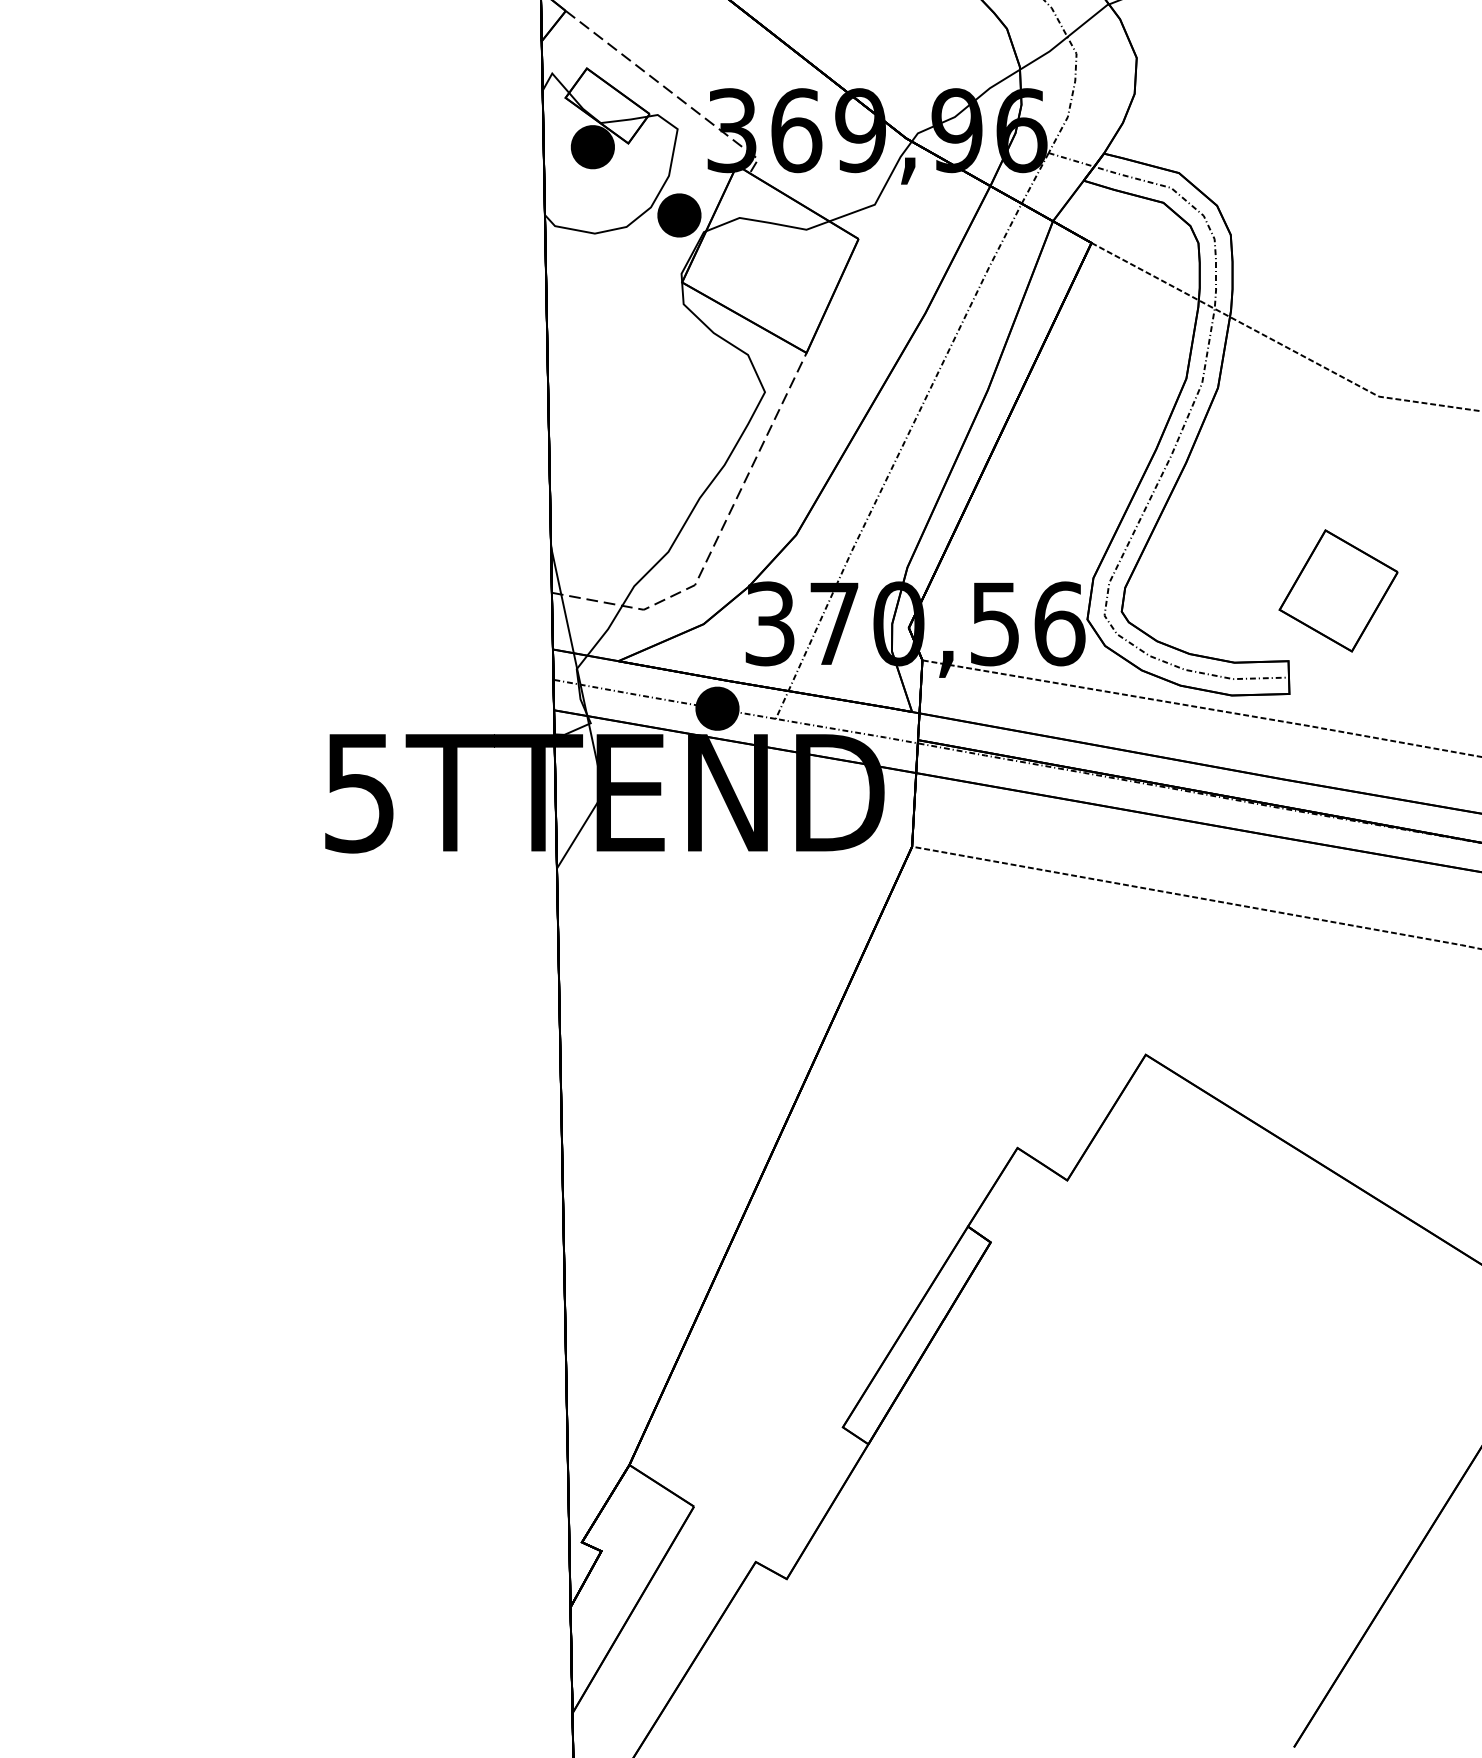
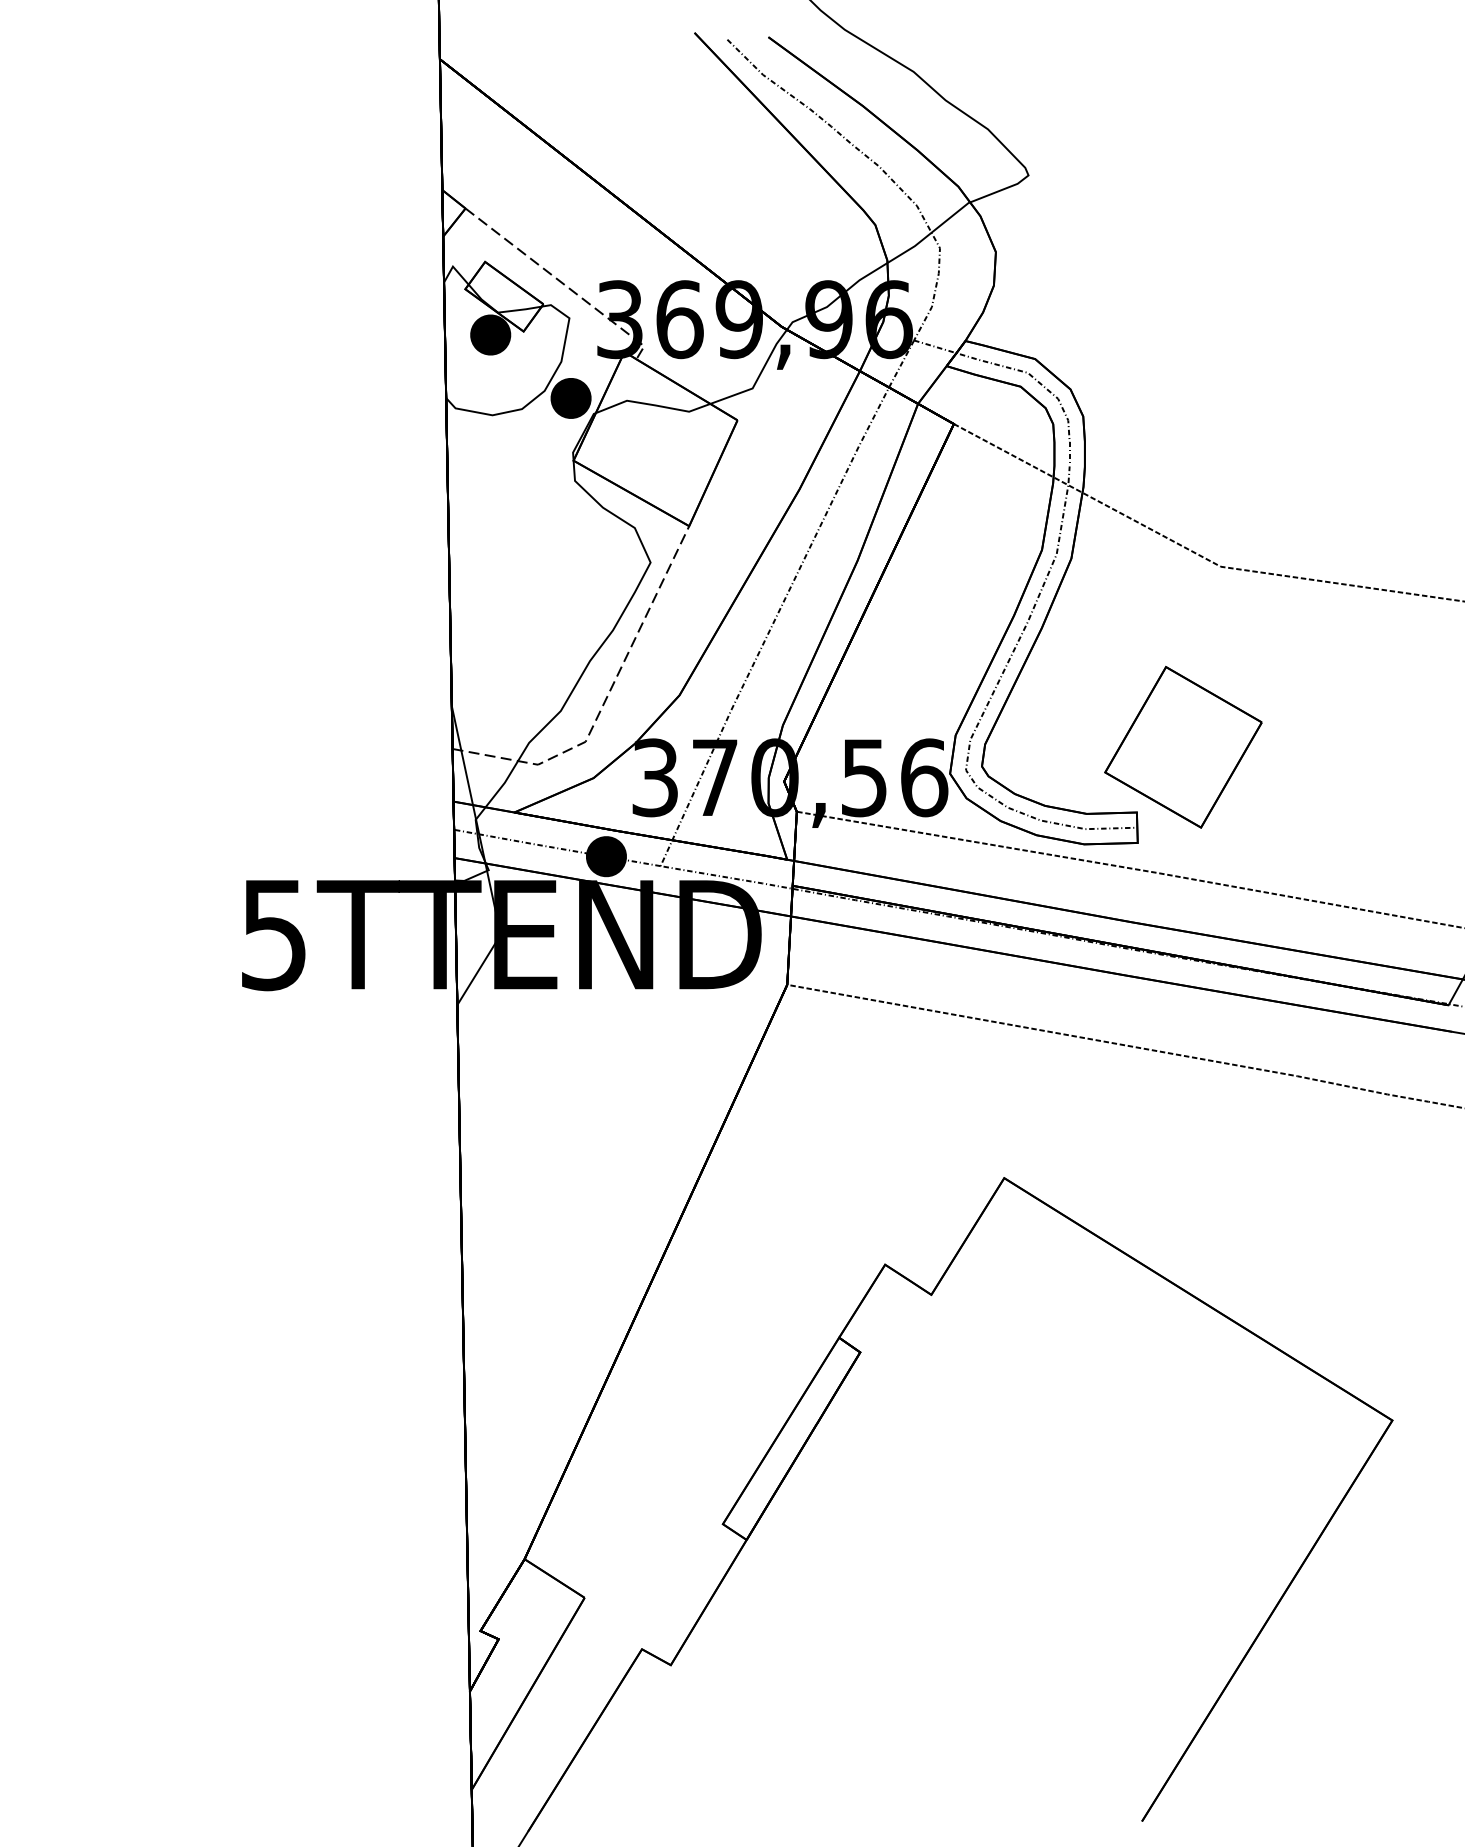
part: (1338, 590) -> (1183, 746), size x1.43

